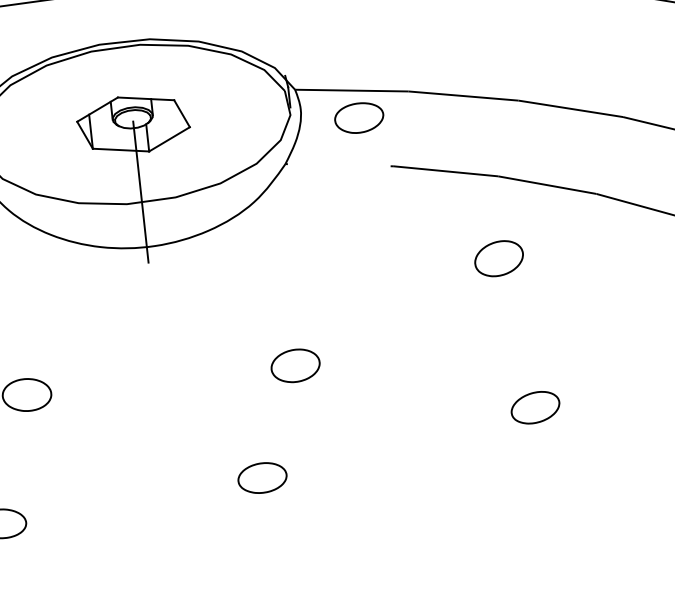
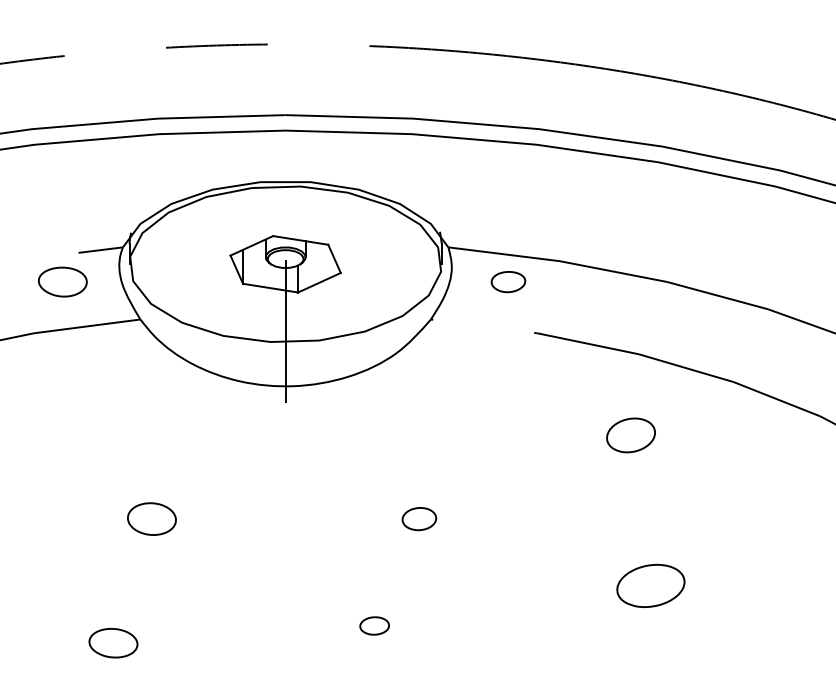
part: (359, 117) -> (508, 281), size x0.7
part: (295, 365) -> (419, 518), size x0.7
part: (535, 407) -> (650, 585), size x1.4
part: (262, 477) -> (374, 625), size x0.6

